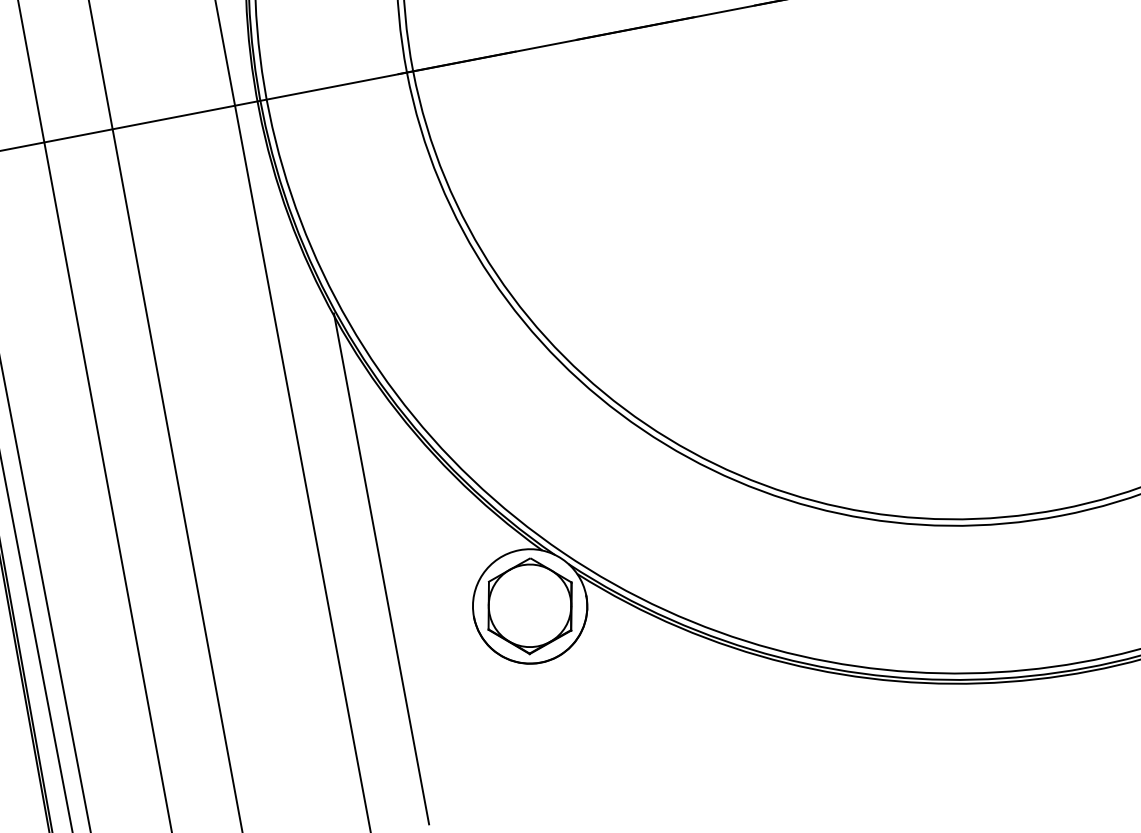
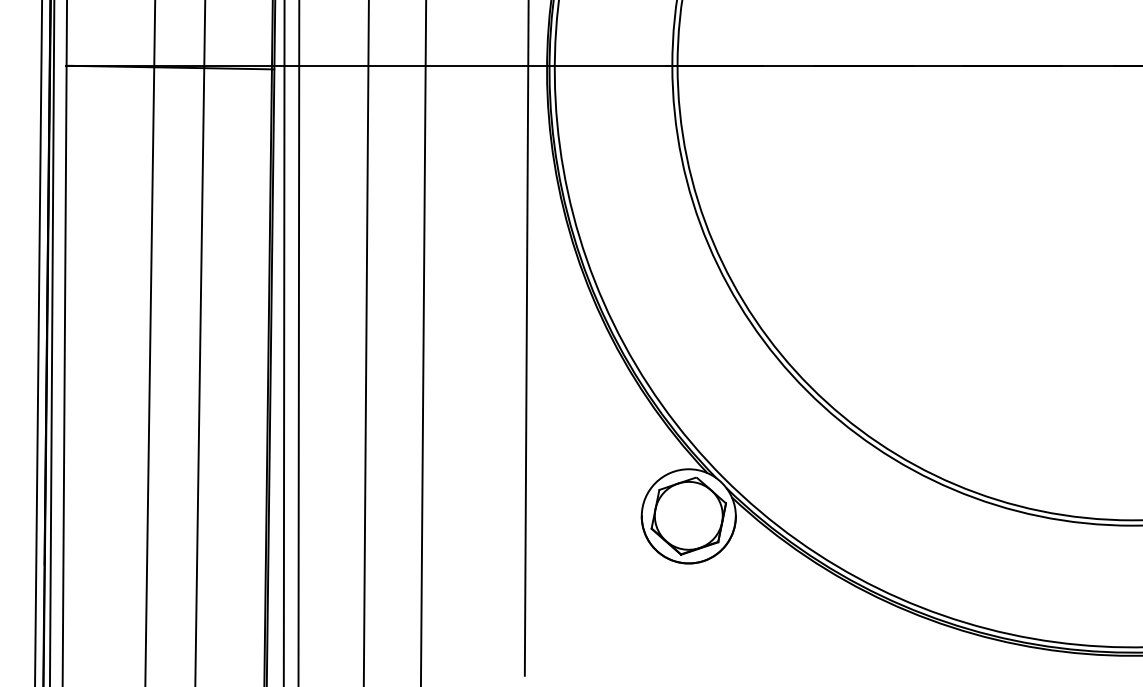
line: (381, 568) -> (574, 462), removed

